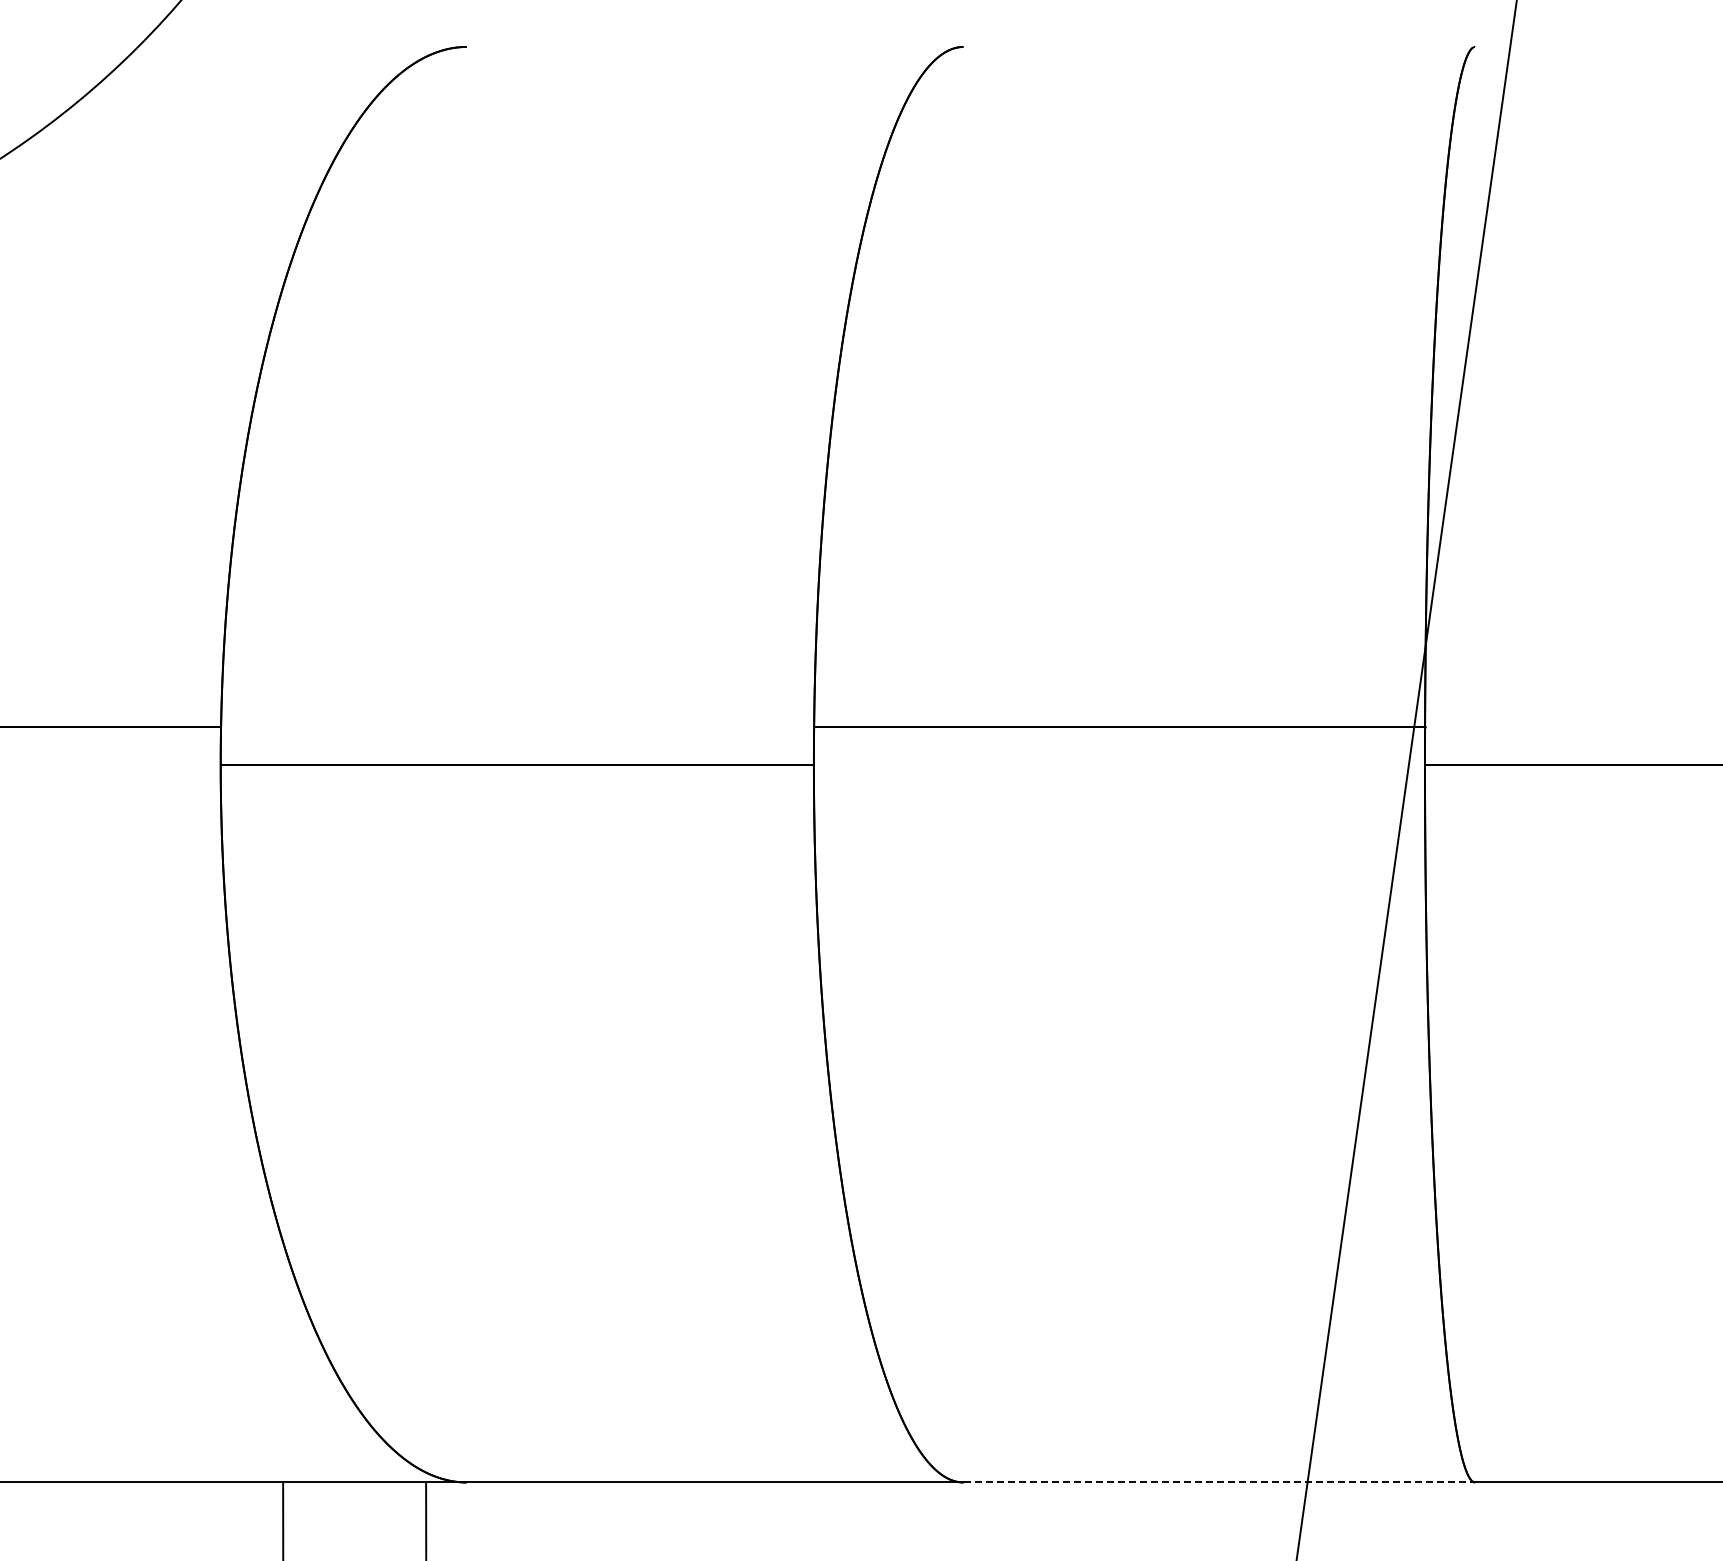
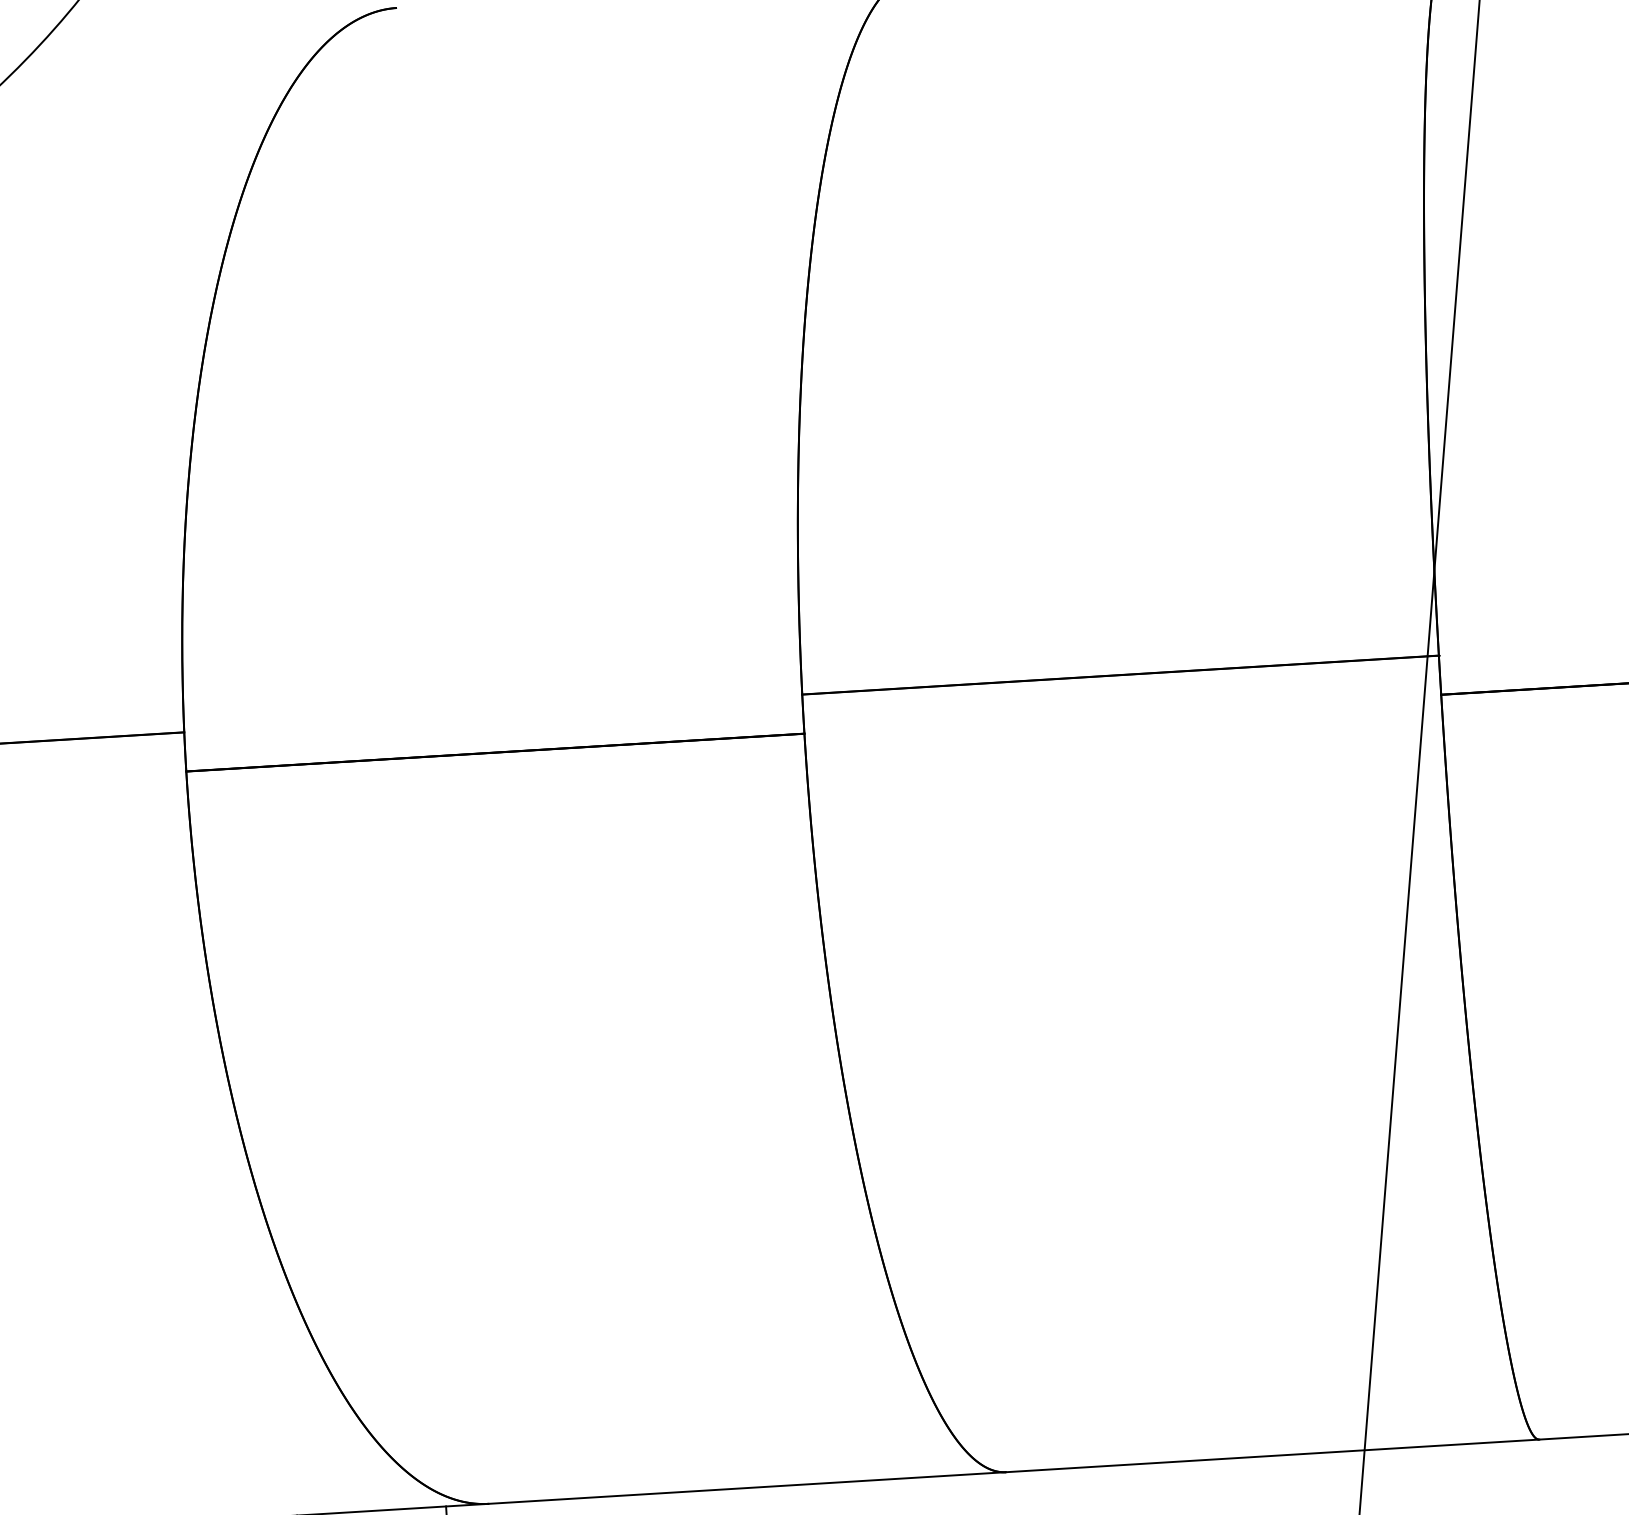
line: (1219, 1482) -> (1272, 1455), dashed -> solid

